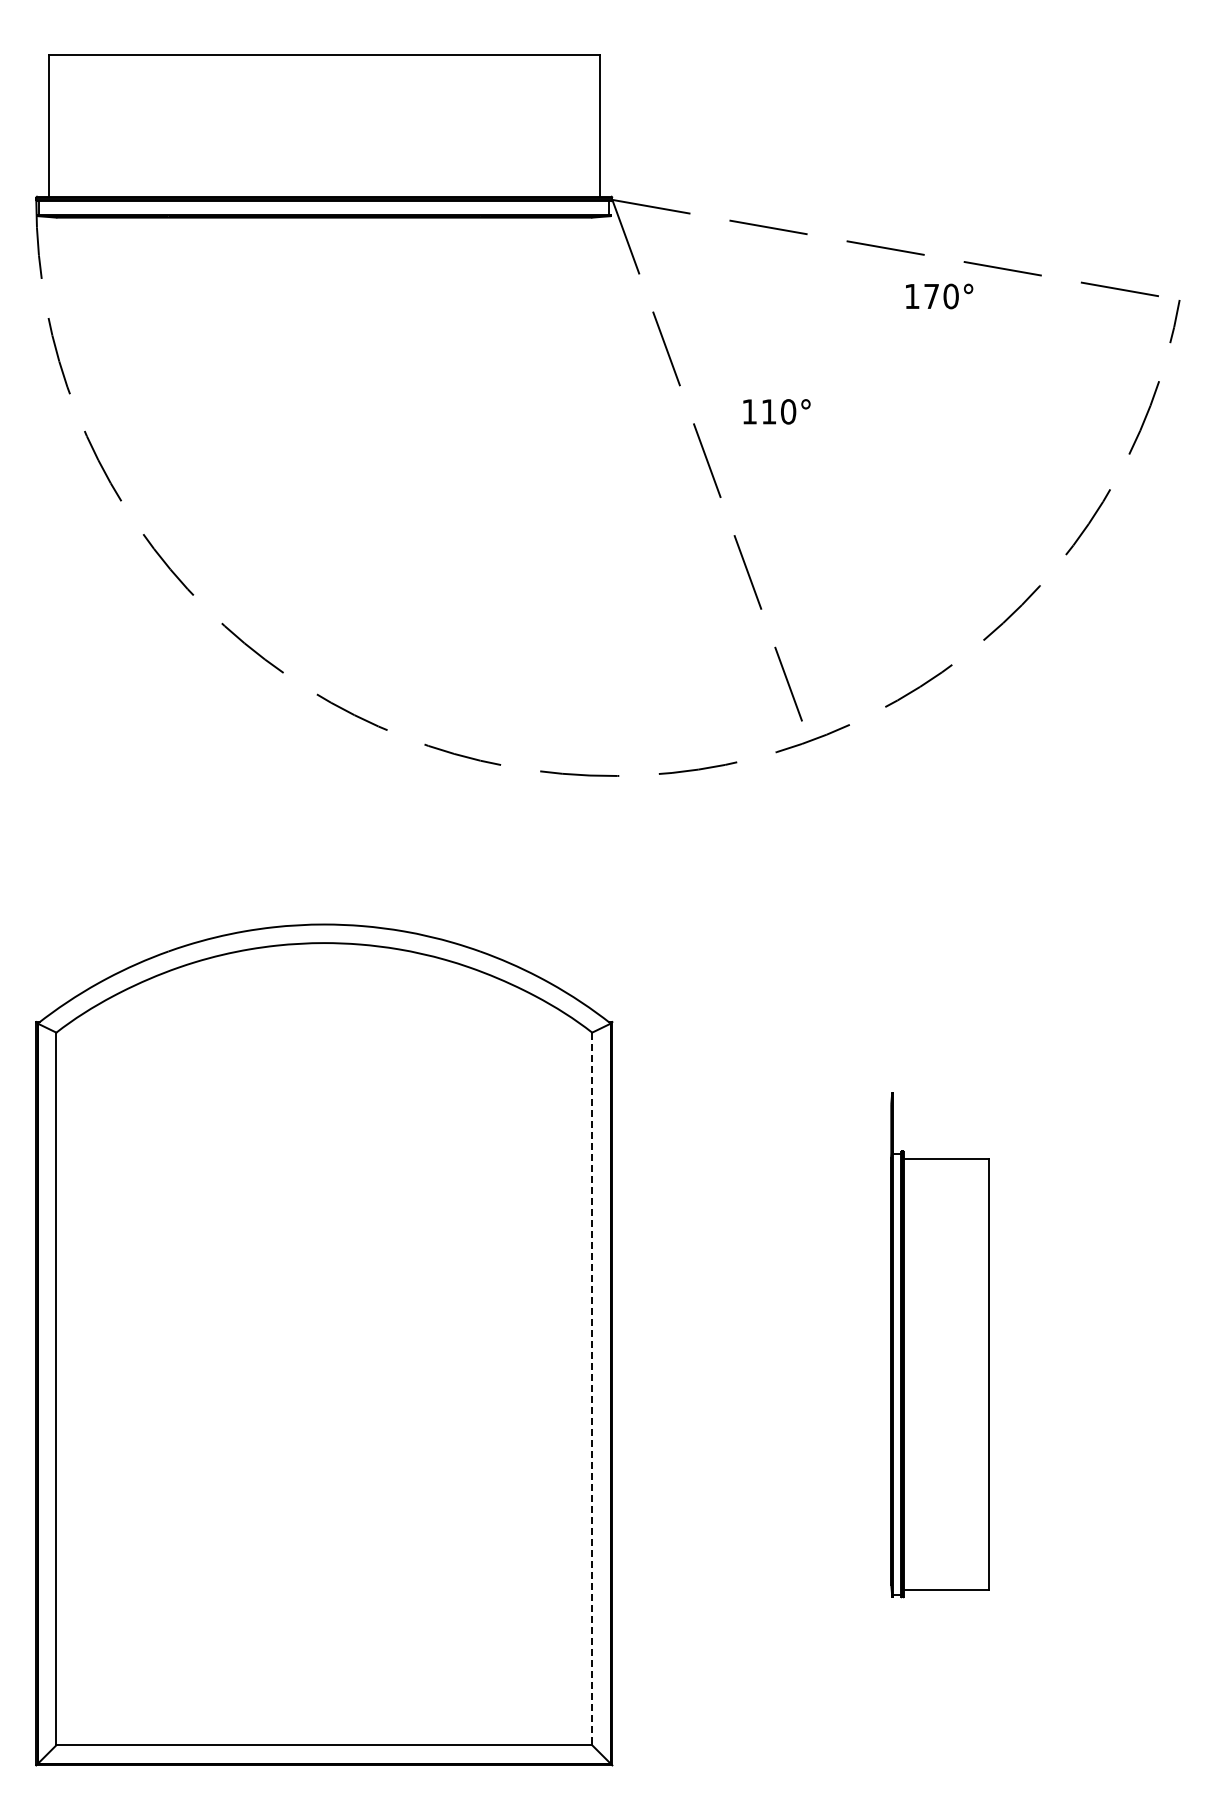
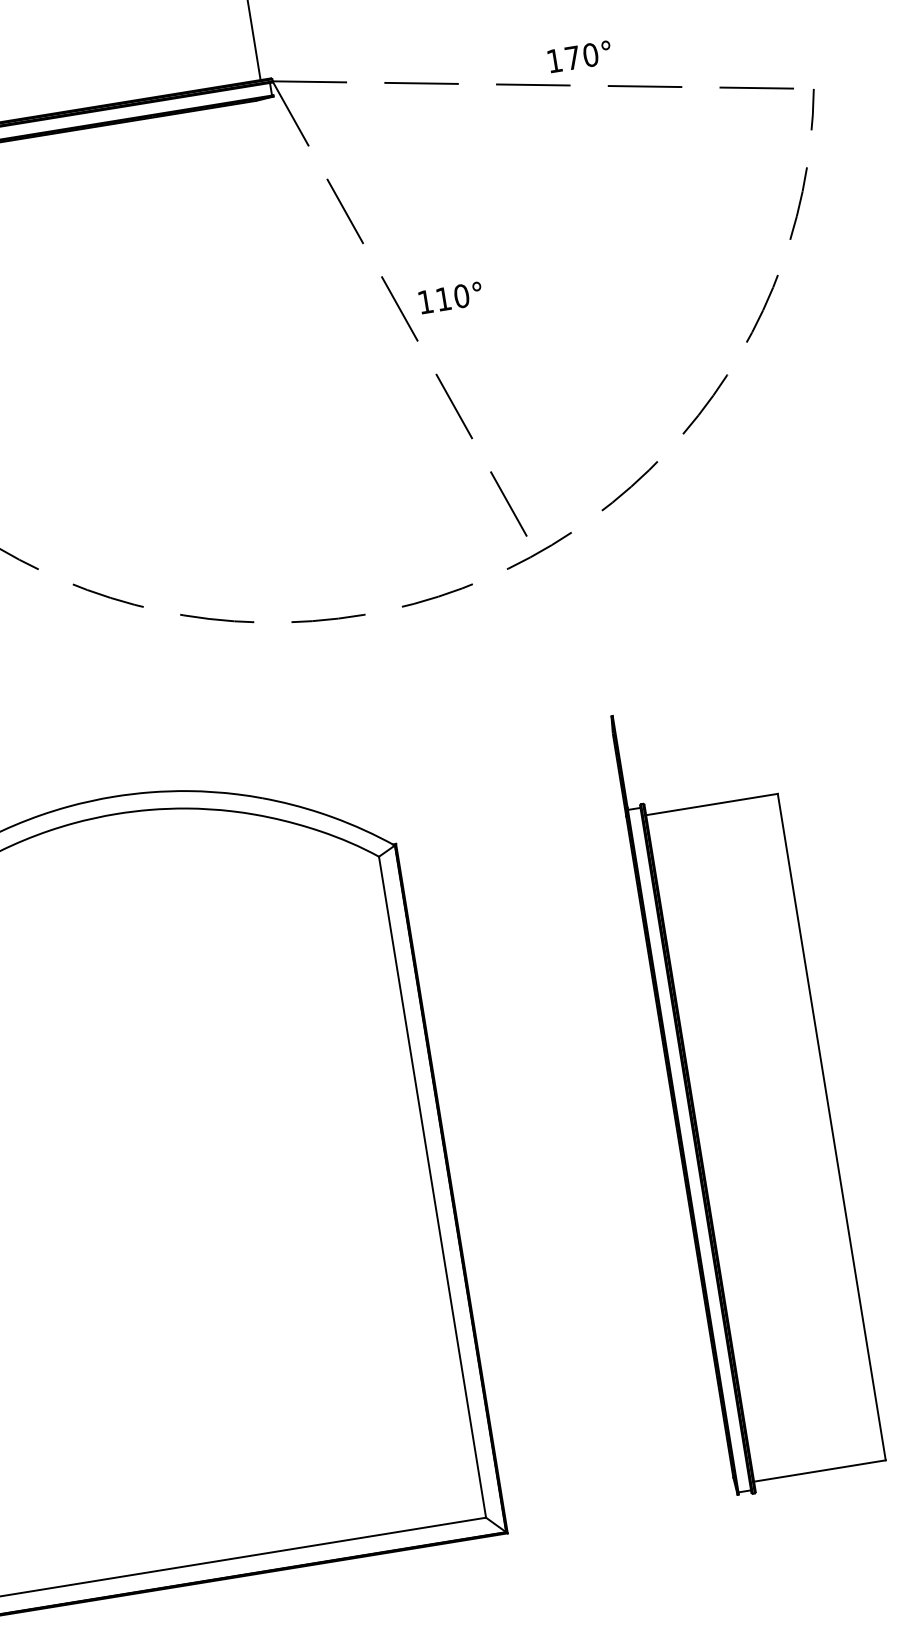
text: (939, 296) -> (580, 56), moved
text: (776, 411) -> (450, 297), moved
part: (939, 1345) -> (748, 1094), size x1.67
line: (592, 1389) -> (432, 1187), dashed -> solid

